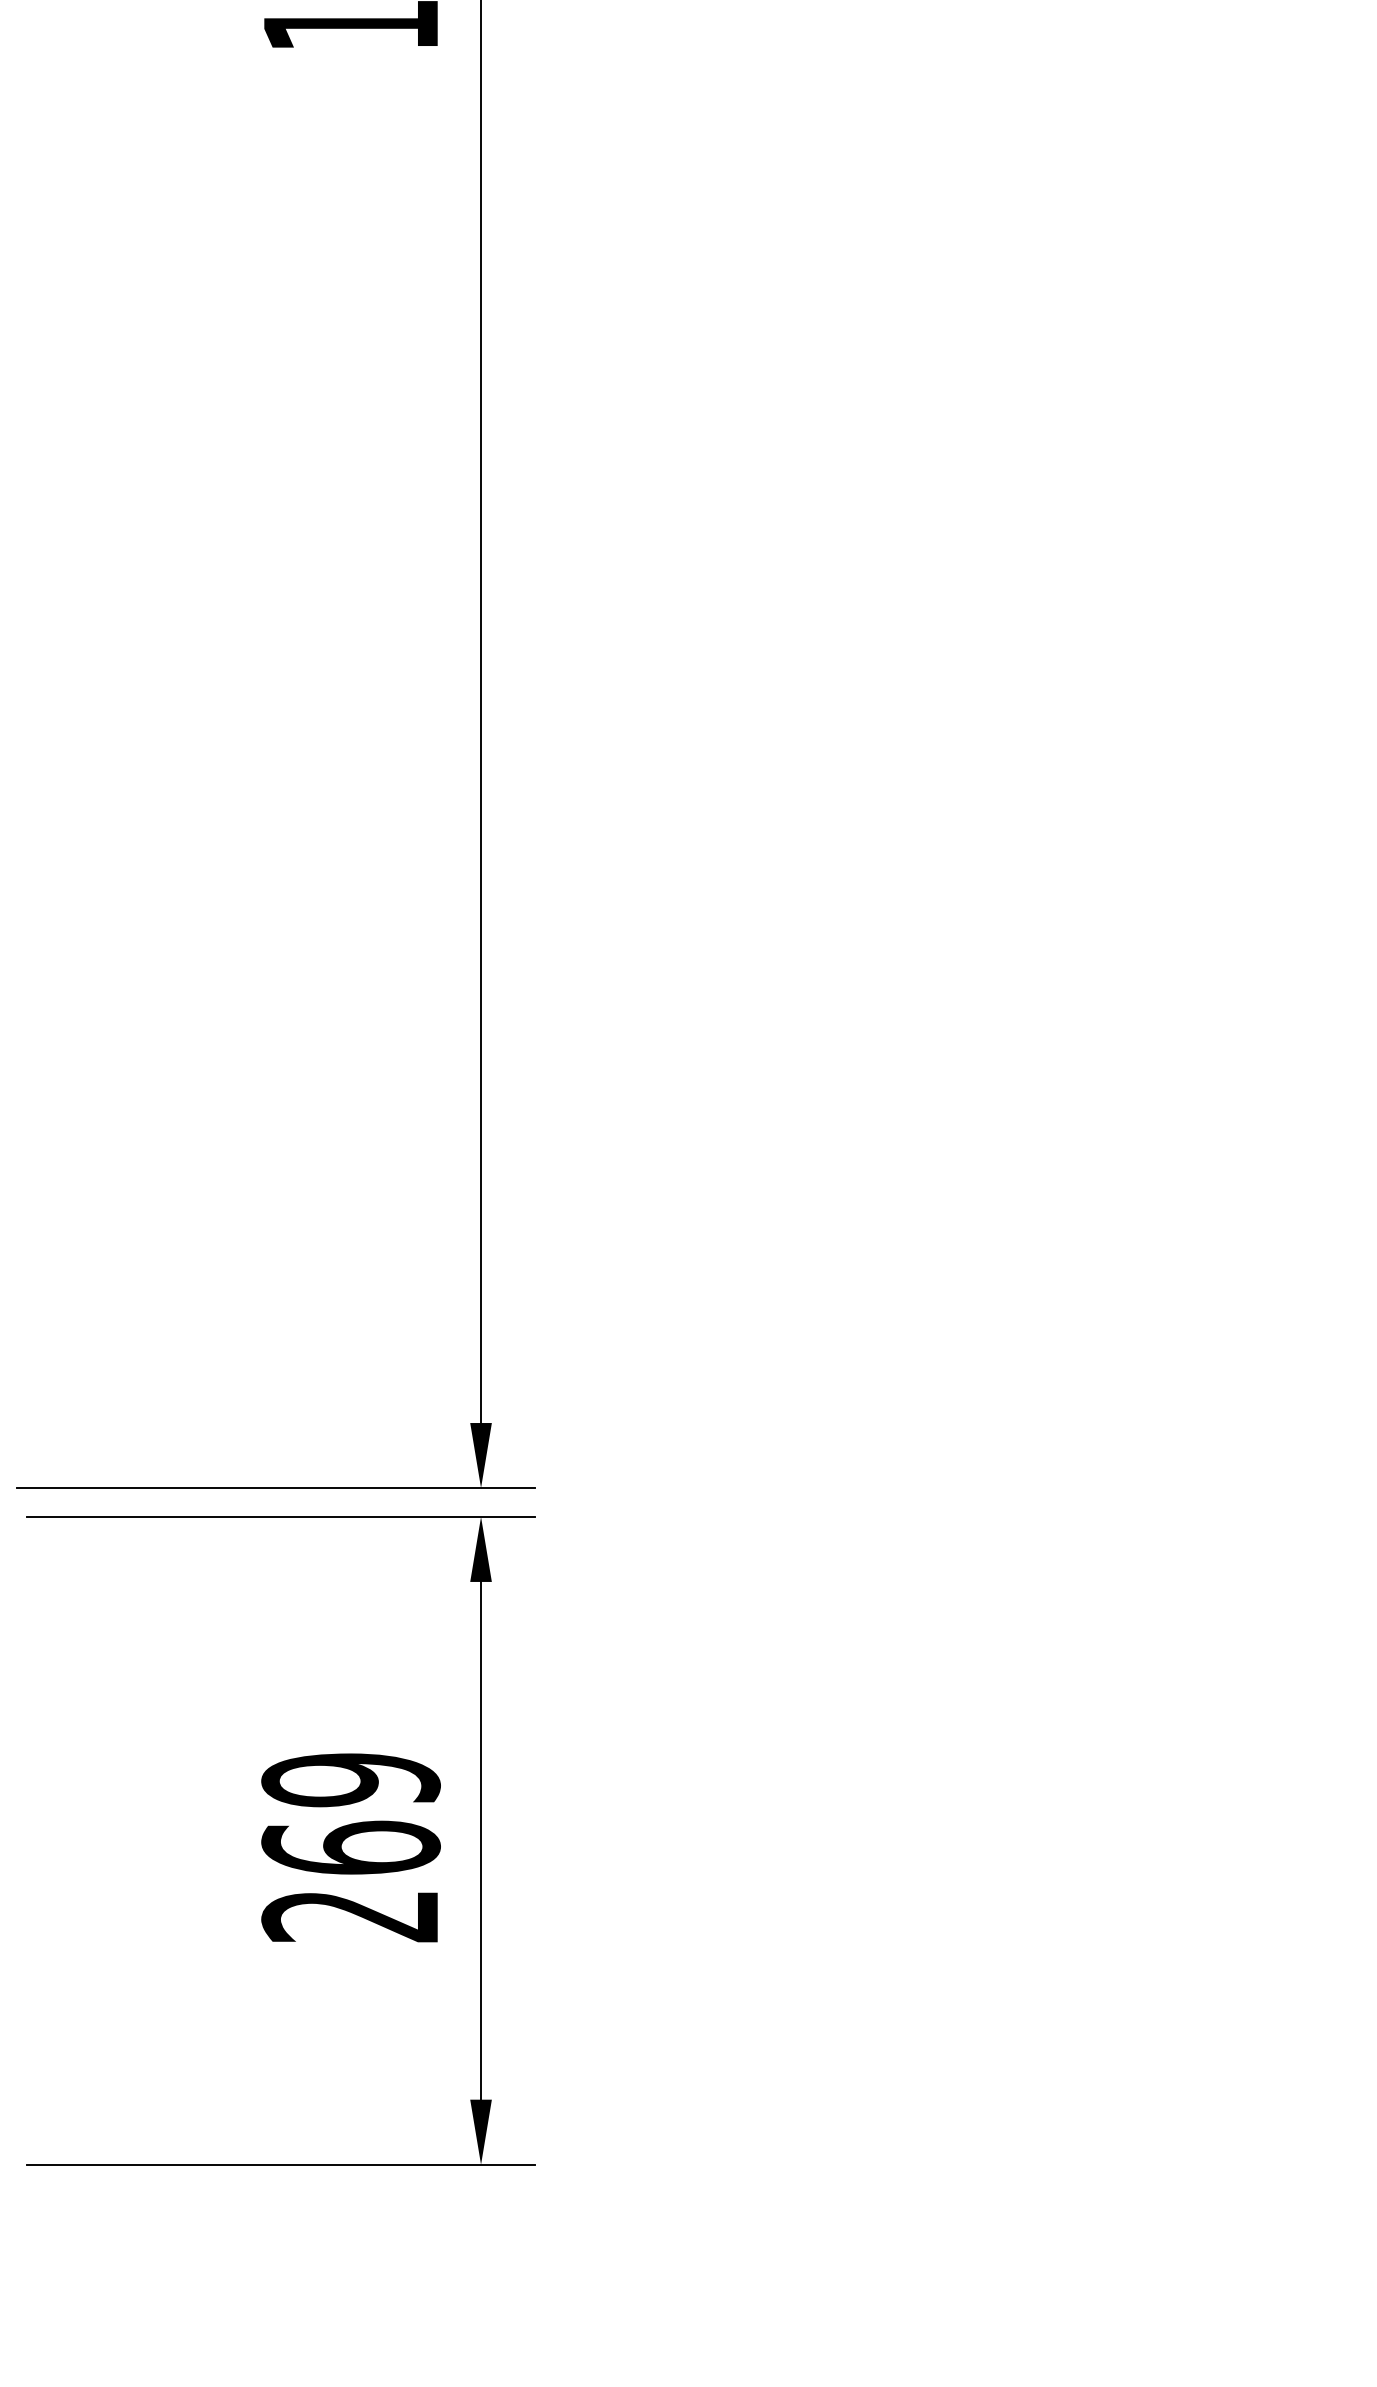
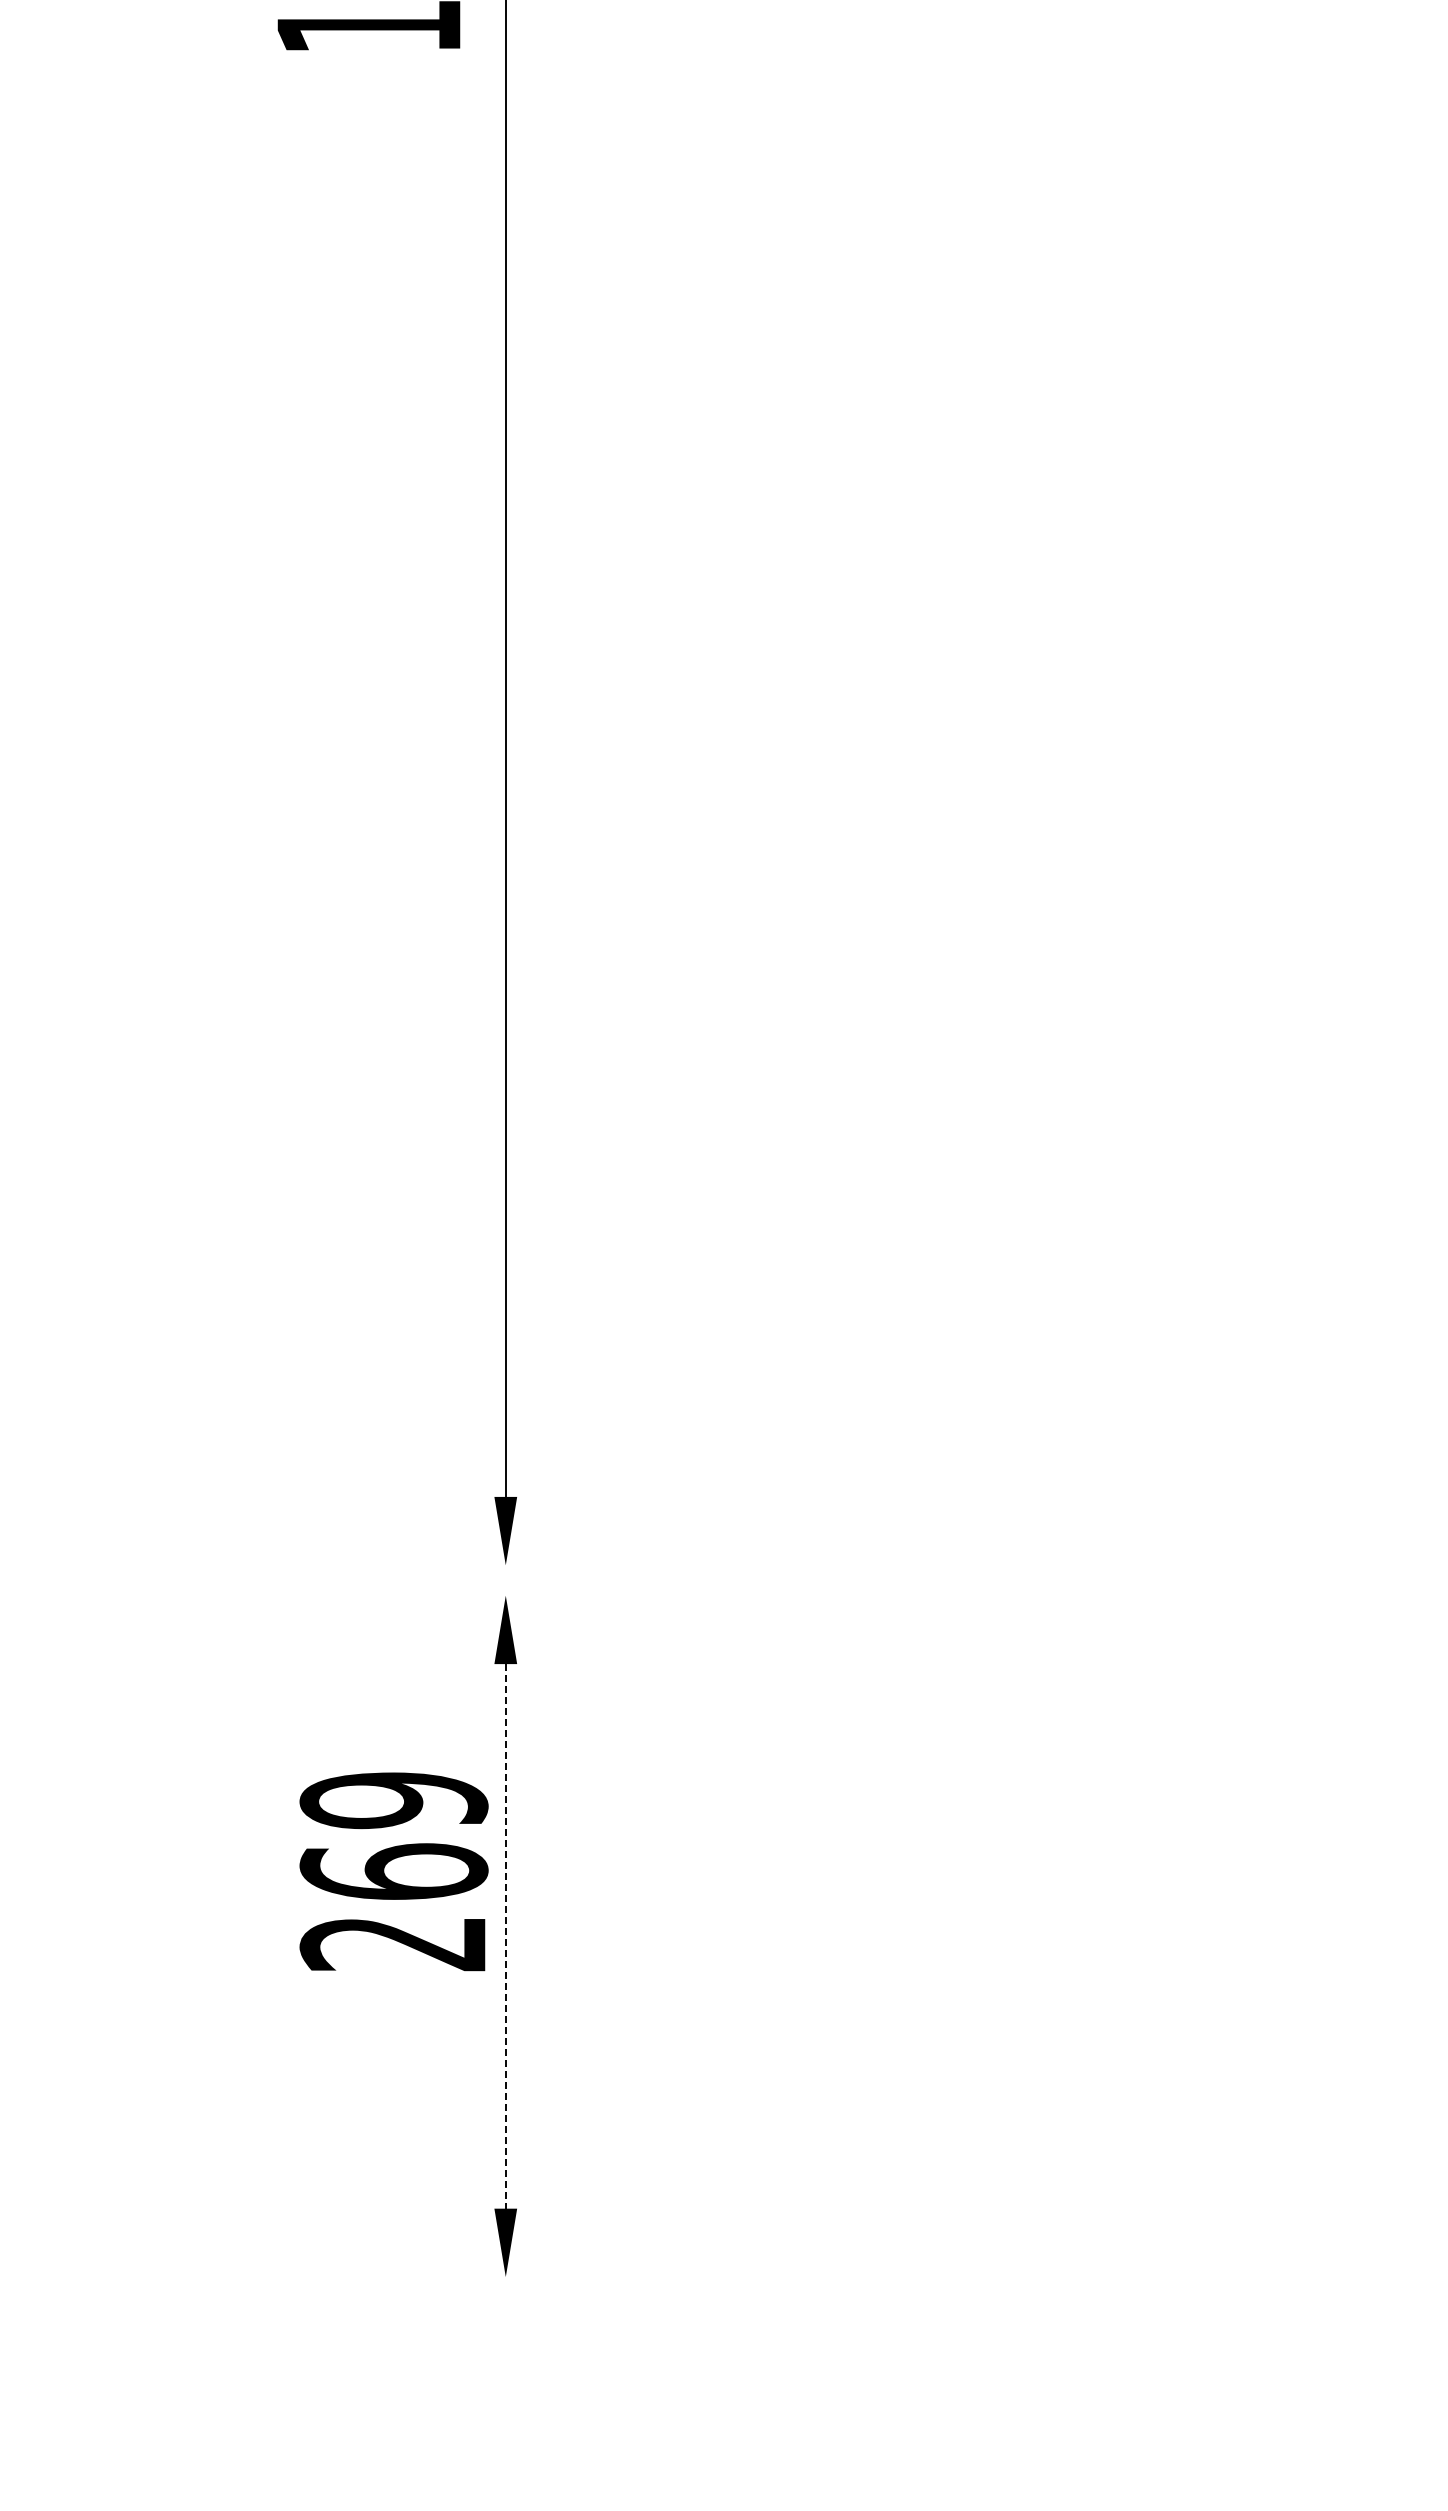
line: (275, 1488) -> (289, 1565), removed
line: (280, 1516) -> (294, 1595), removed
line: (480, 1840) -> (505, 1936), solid -> dashed
text: (350, 1847) -> (393, 1871), moved
line: (280, 2165) -> (294, 2277), removed

